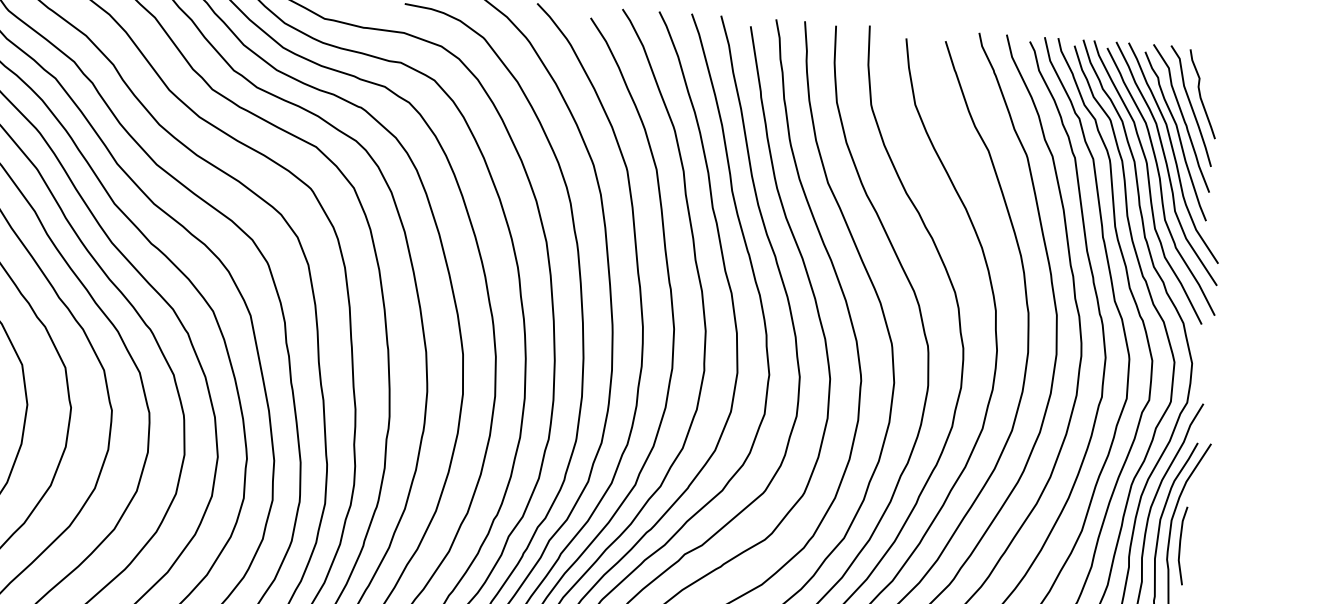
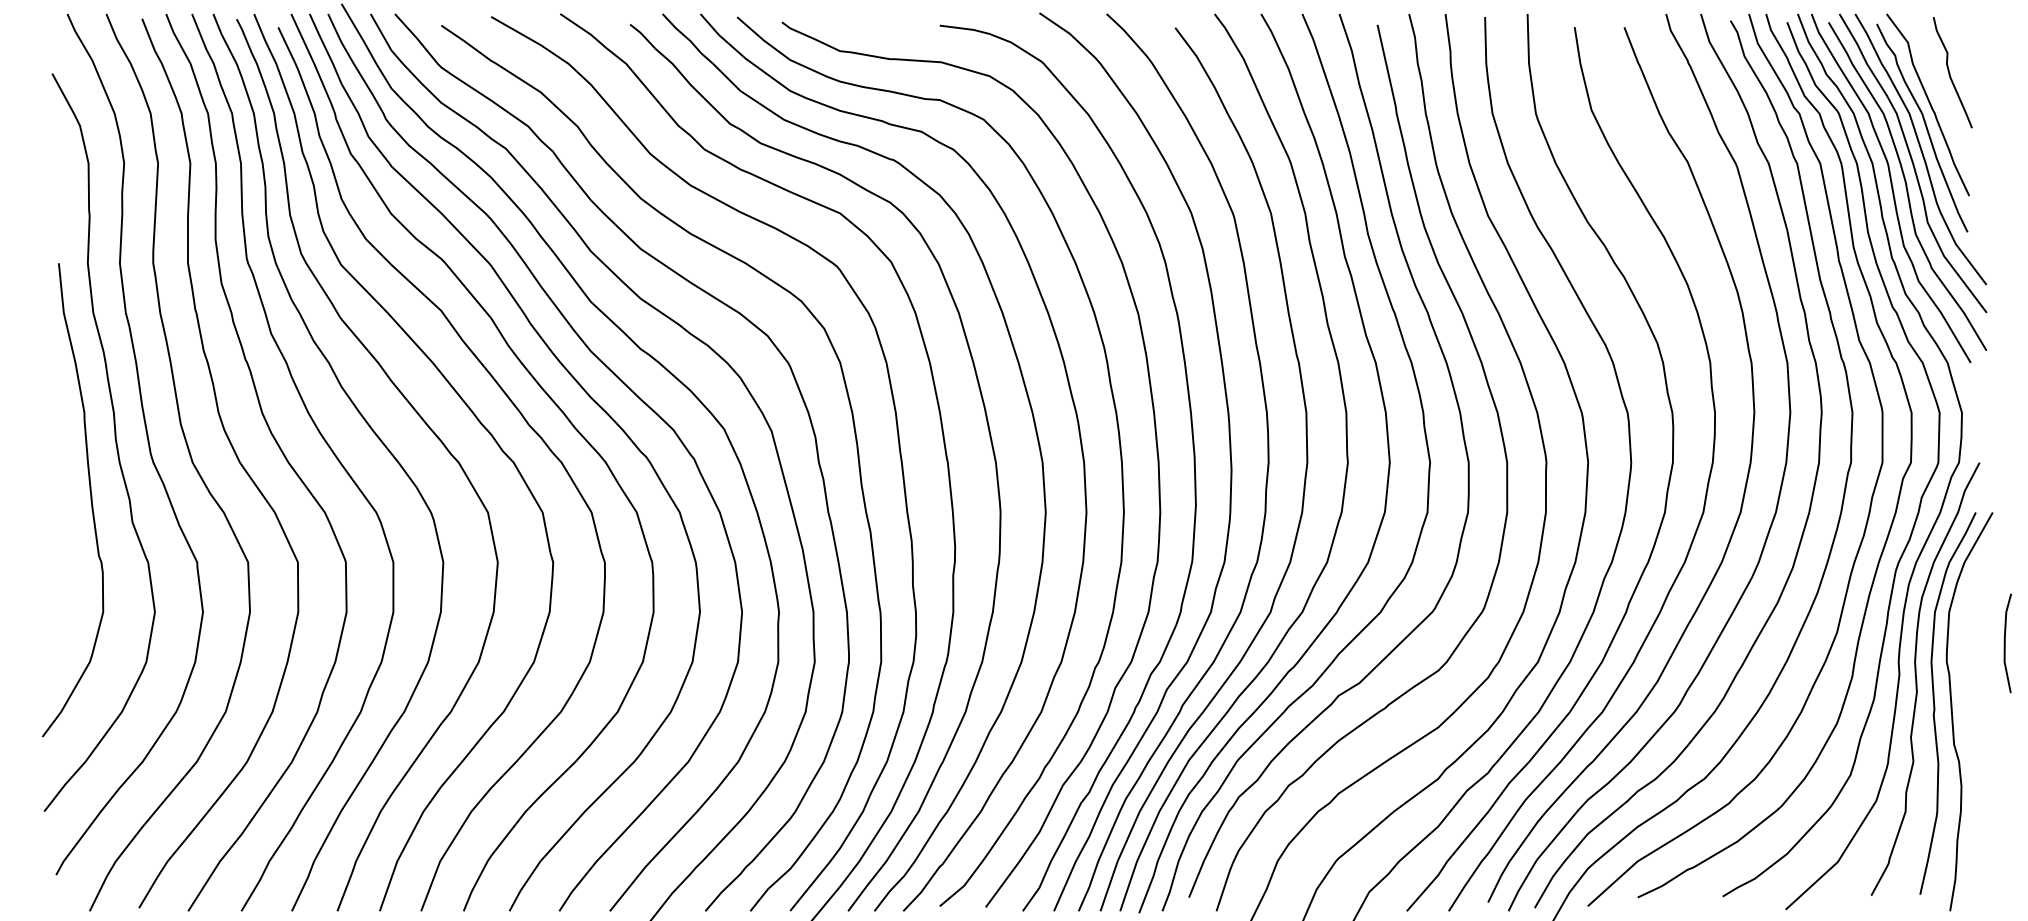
curve: (1190, 106) -> (1938, 88), removed
line: (1180, 545) -> (2005, 643), moved

